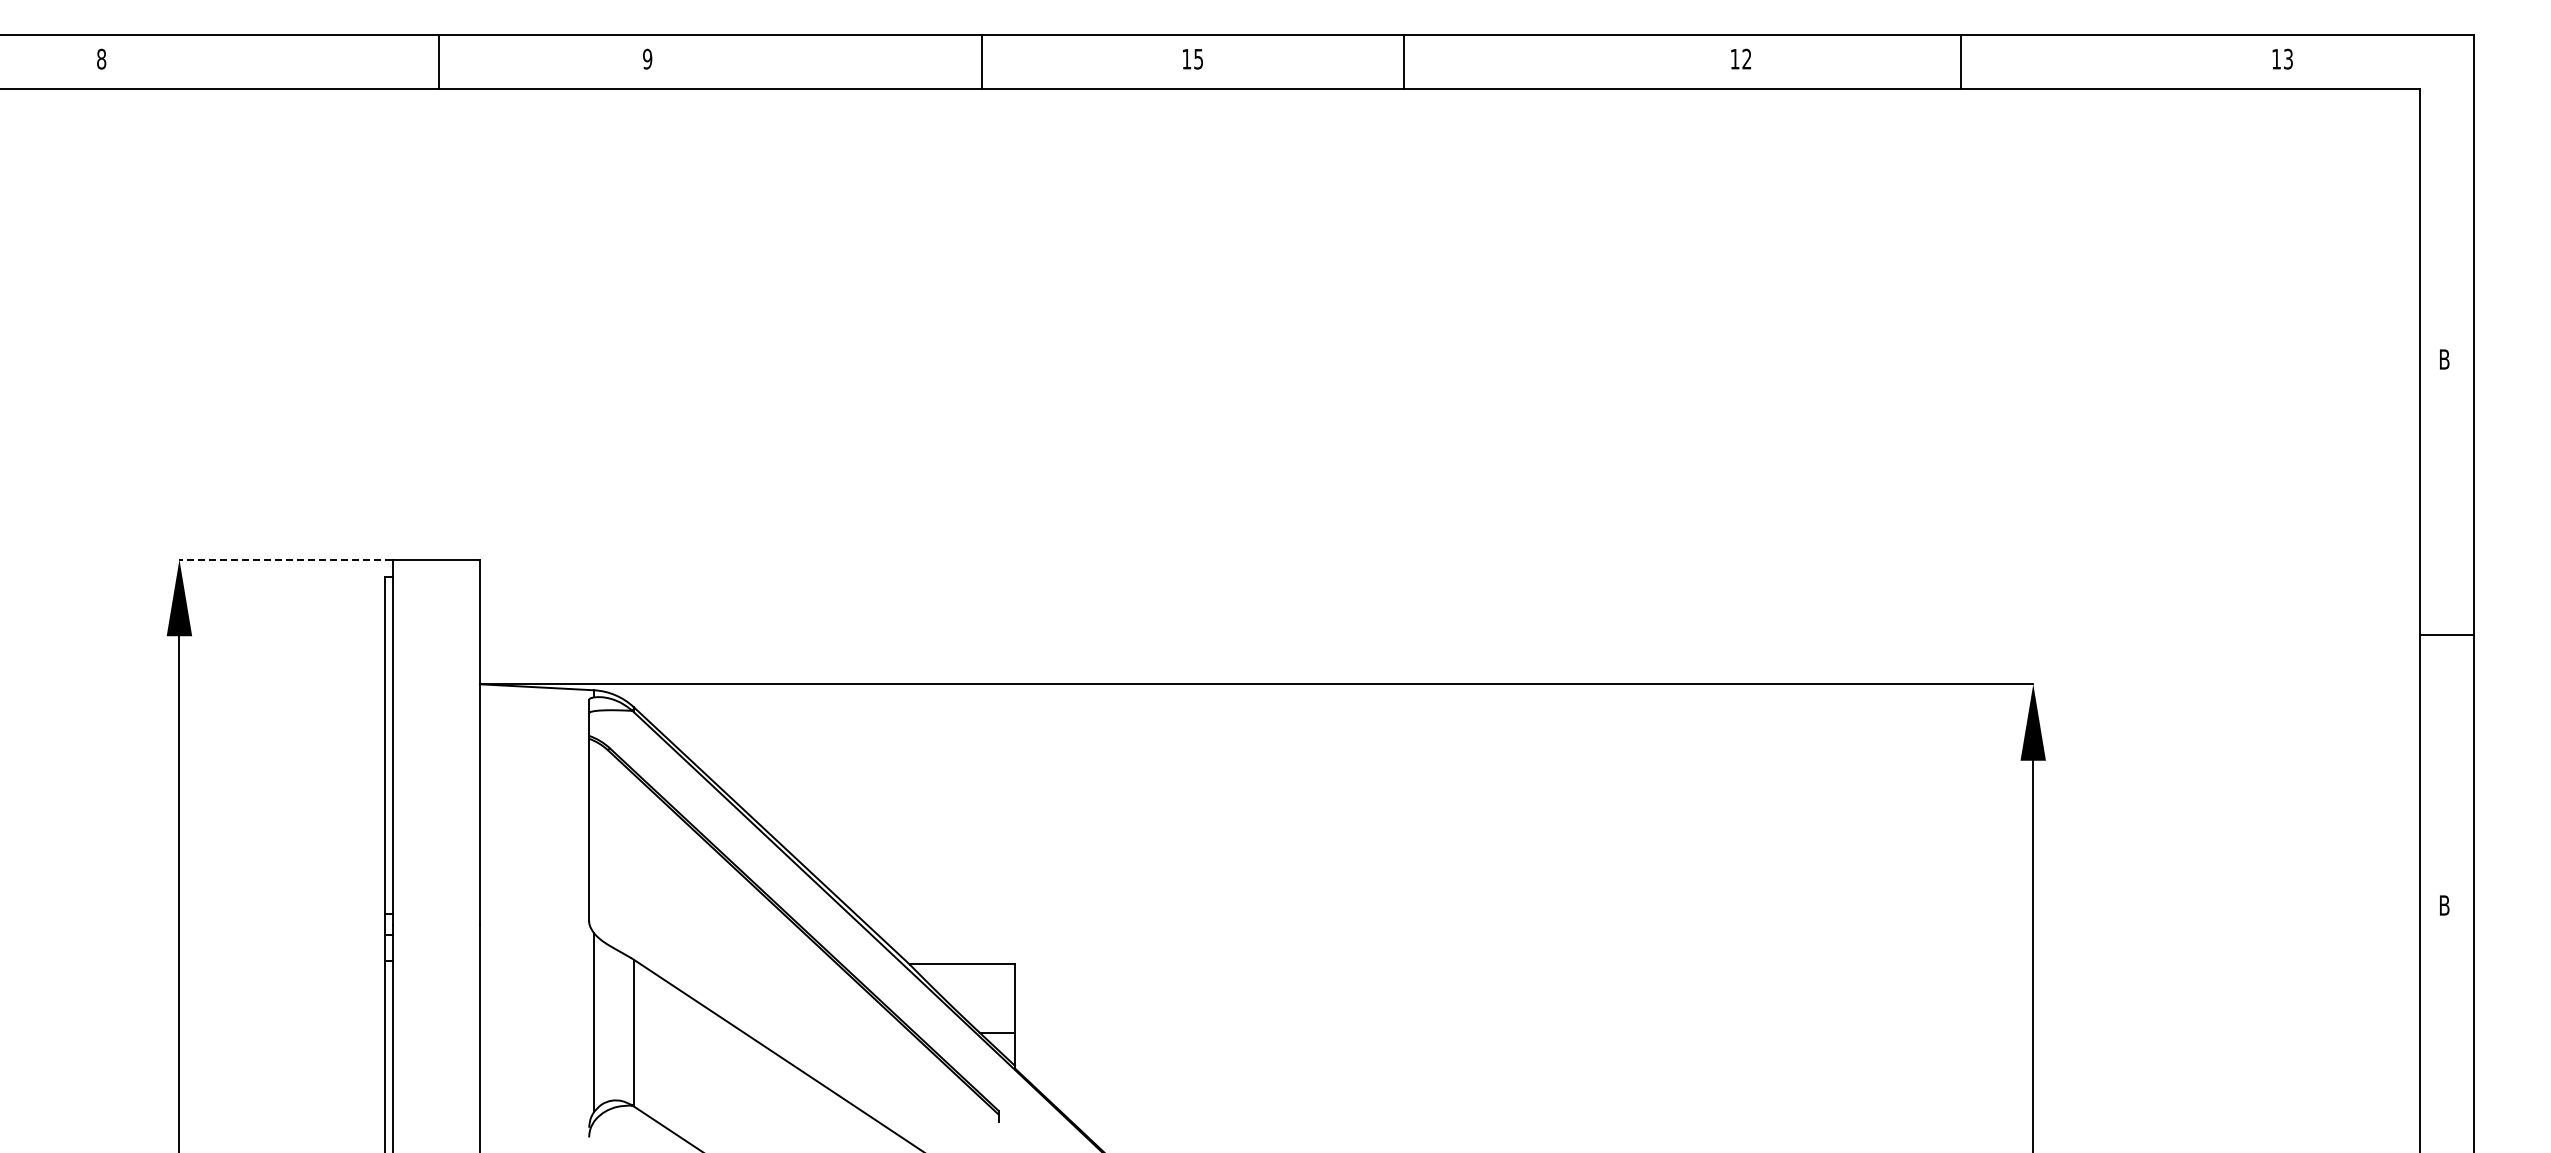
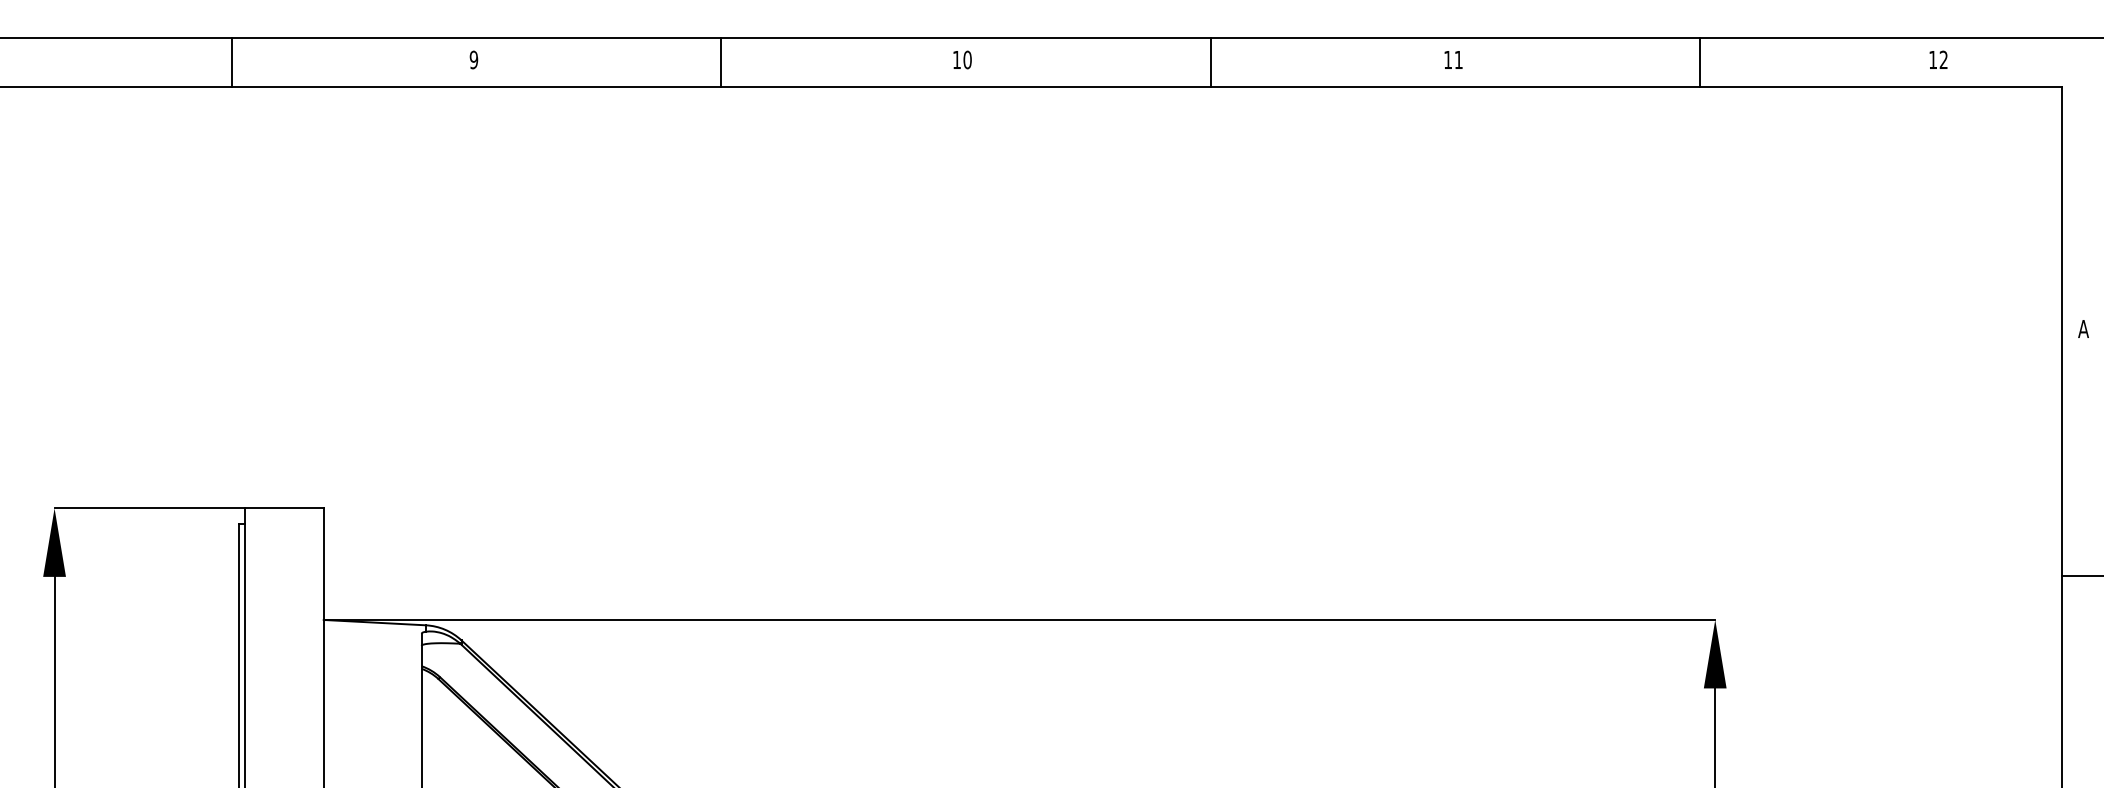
text: (1198, 58) -> (967, 59), 15 -> 10
text: (1746, 58) -> (1458, 59), 12 -> 11
text: (2288, 59) -> (1943, 60), 13 -> 12
line: (438, 61) -> (231, 62), moved
line: (981, 61) -> (721, 62), moved
line: (1403, 61) -> (1210, 62), moved
line: (1960, 61) -> (1699, 62), moved
text: (2444, 359) -> (2083, 329), B -> A
line: (285, 559) -> (149, 508), dashed -> solid

